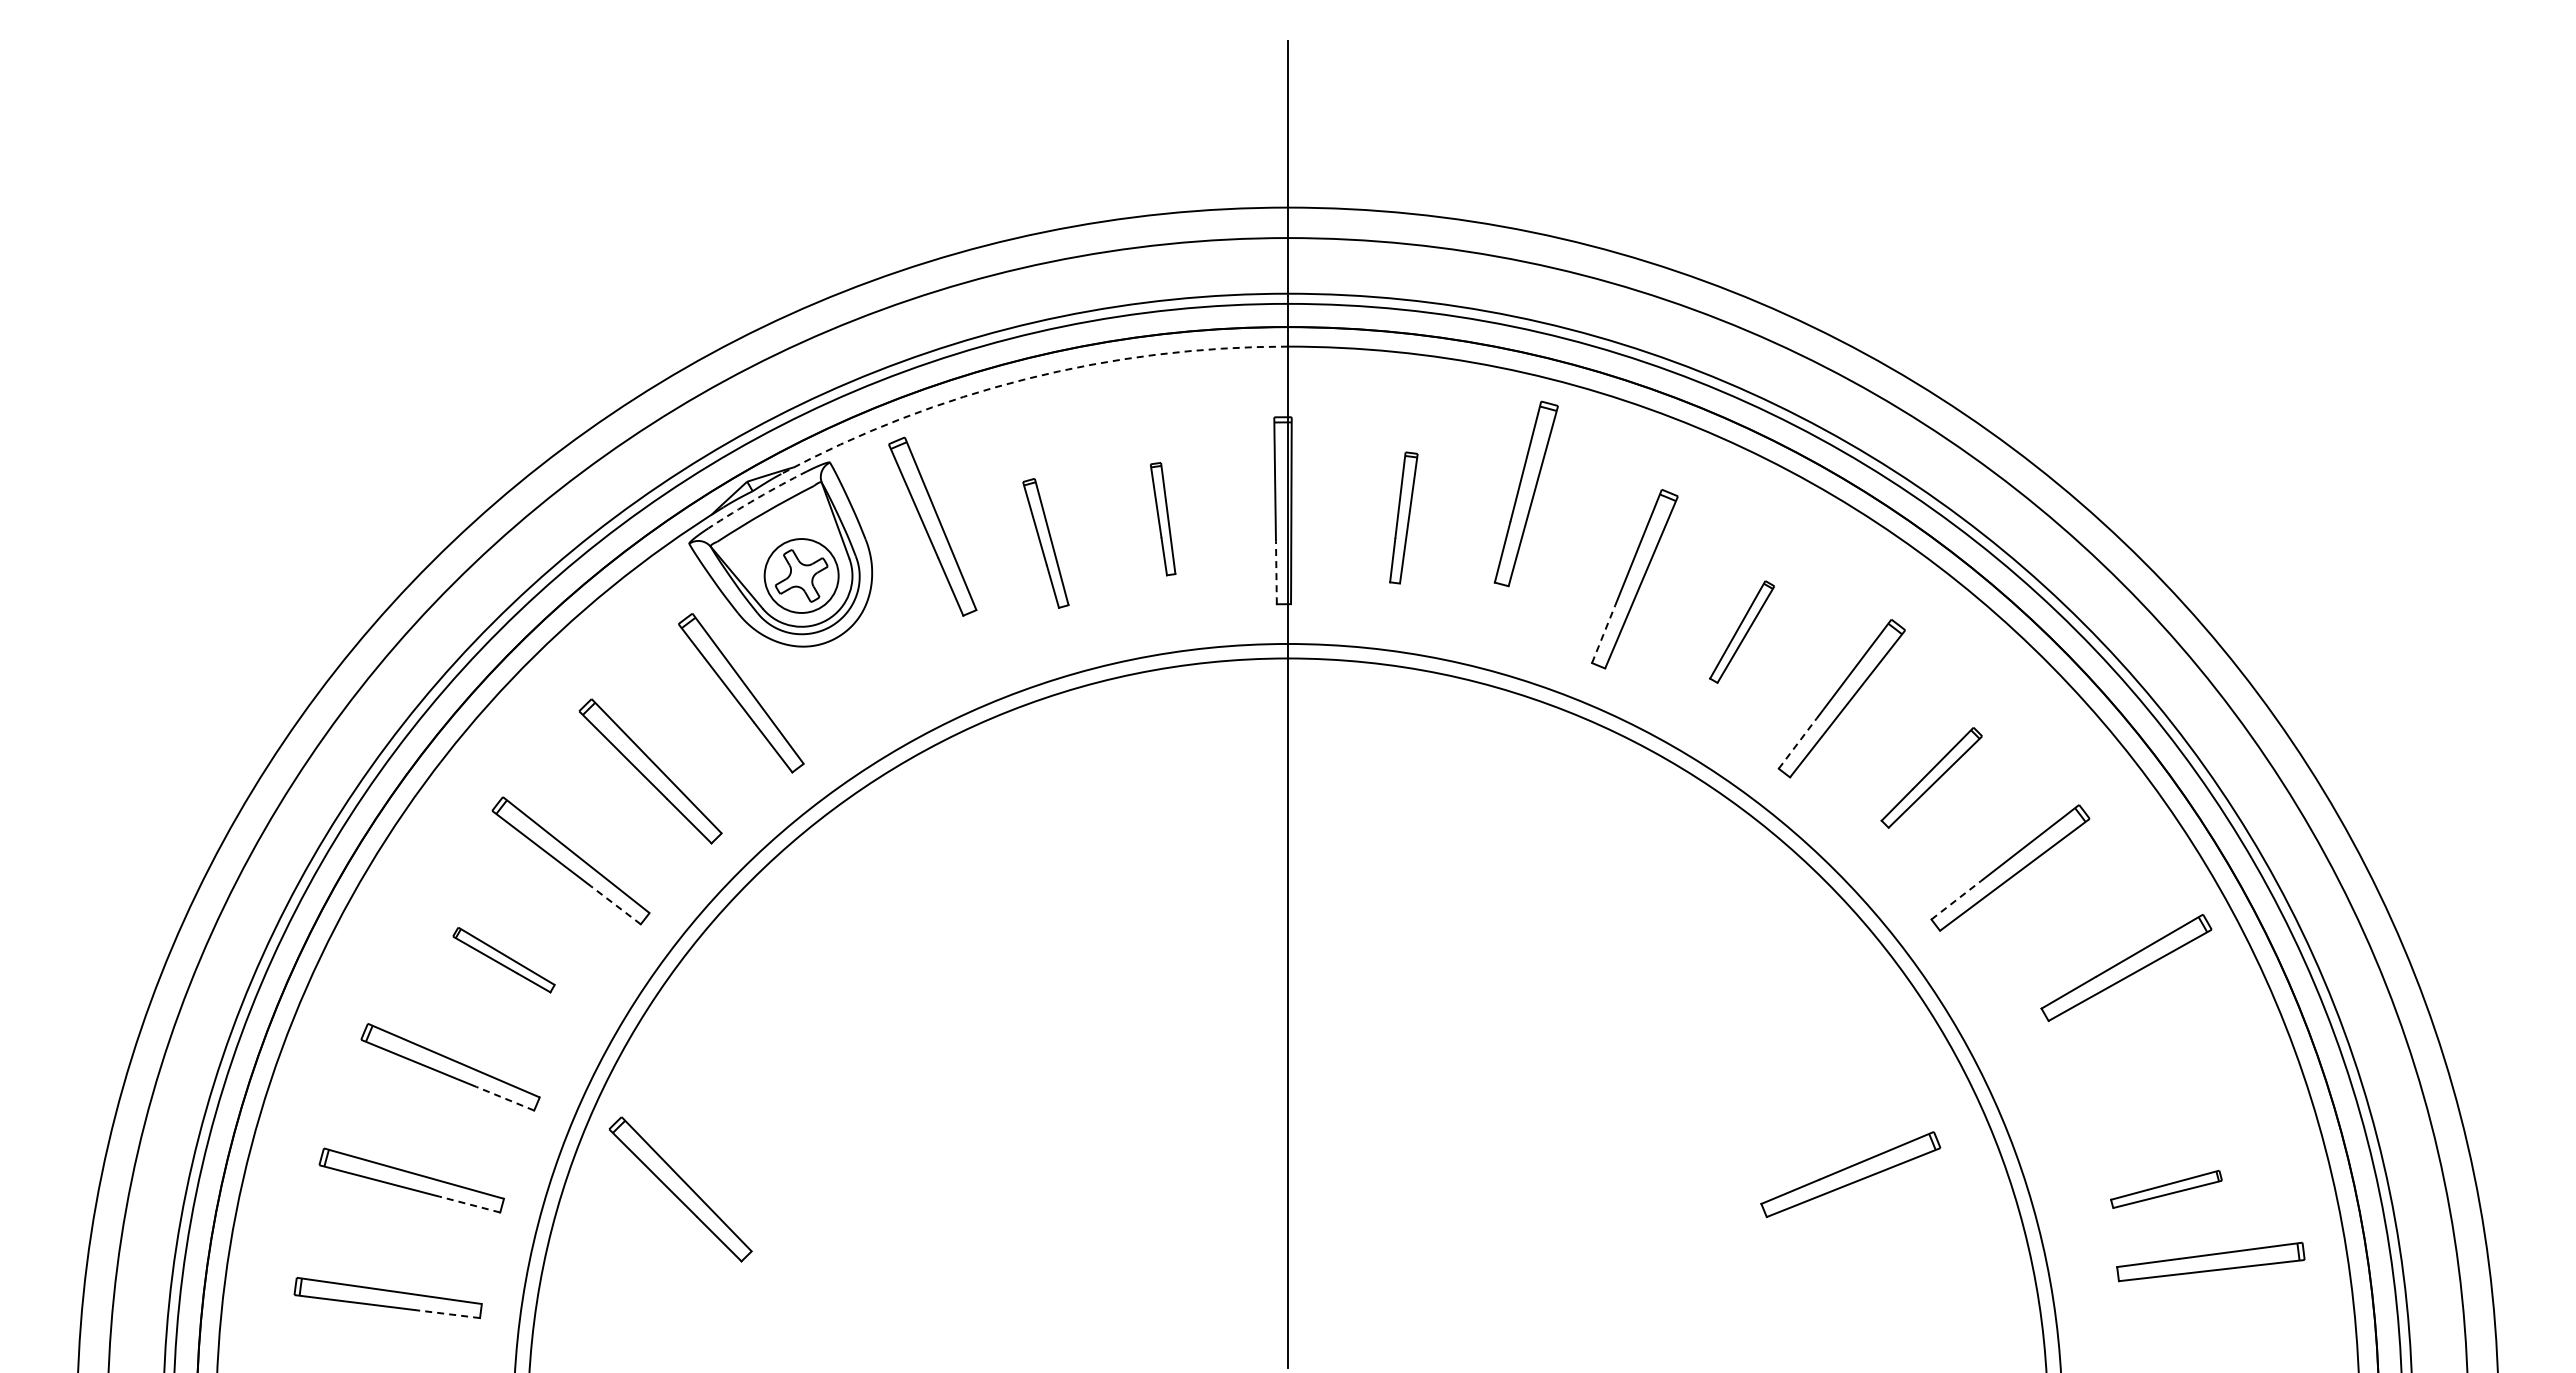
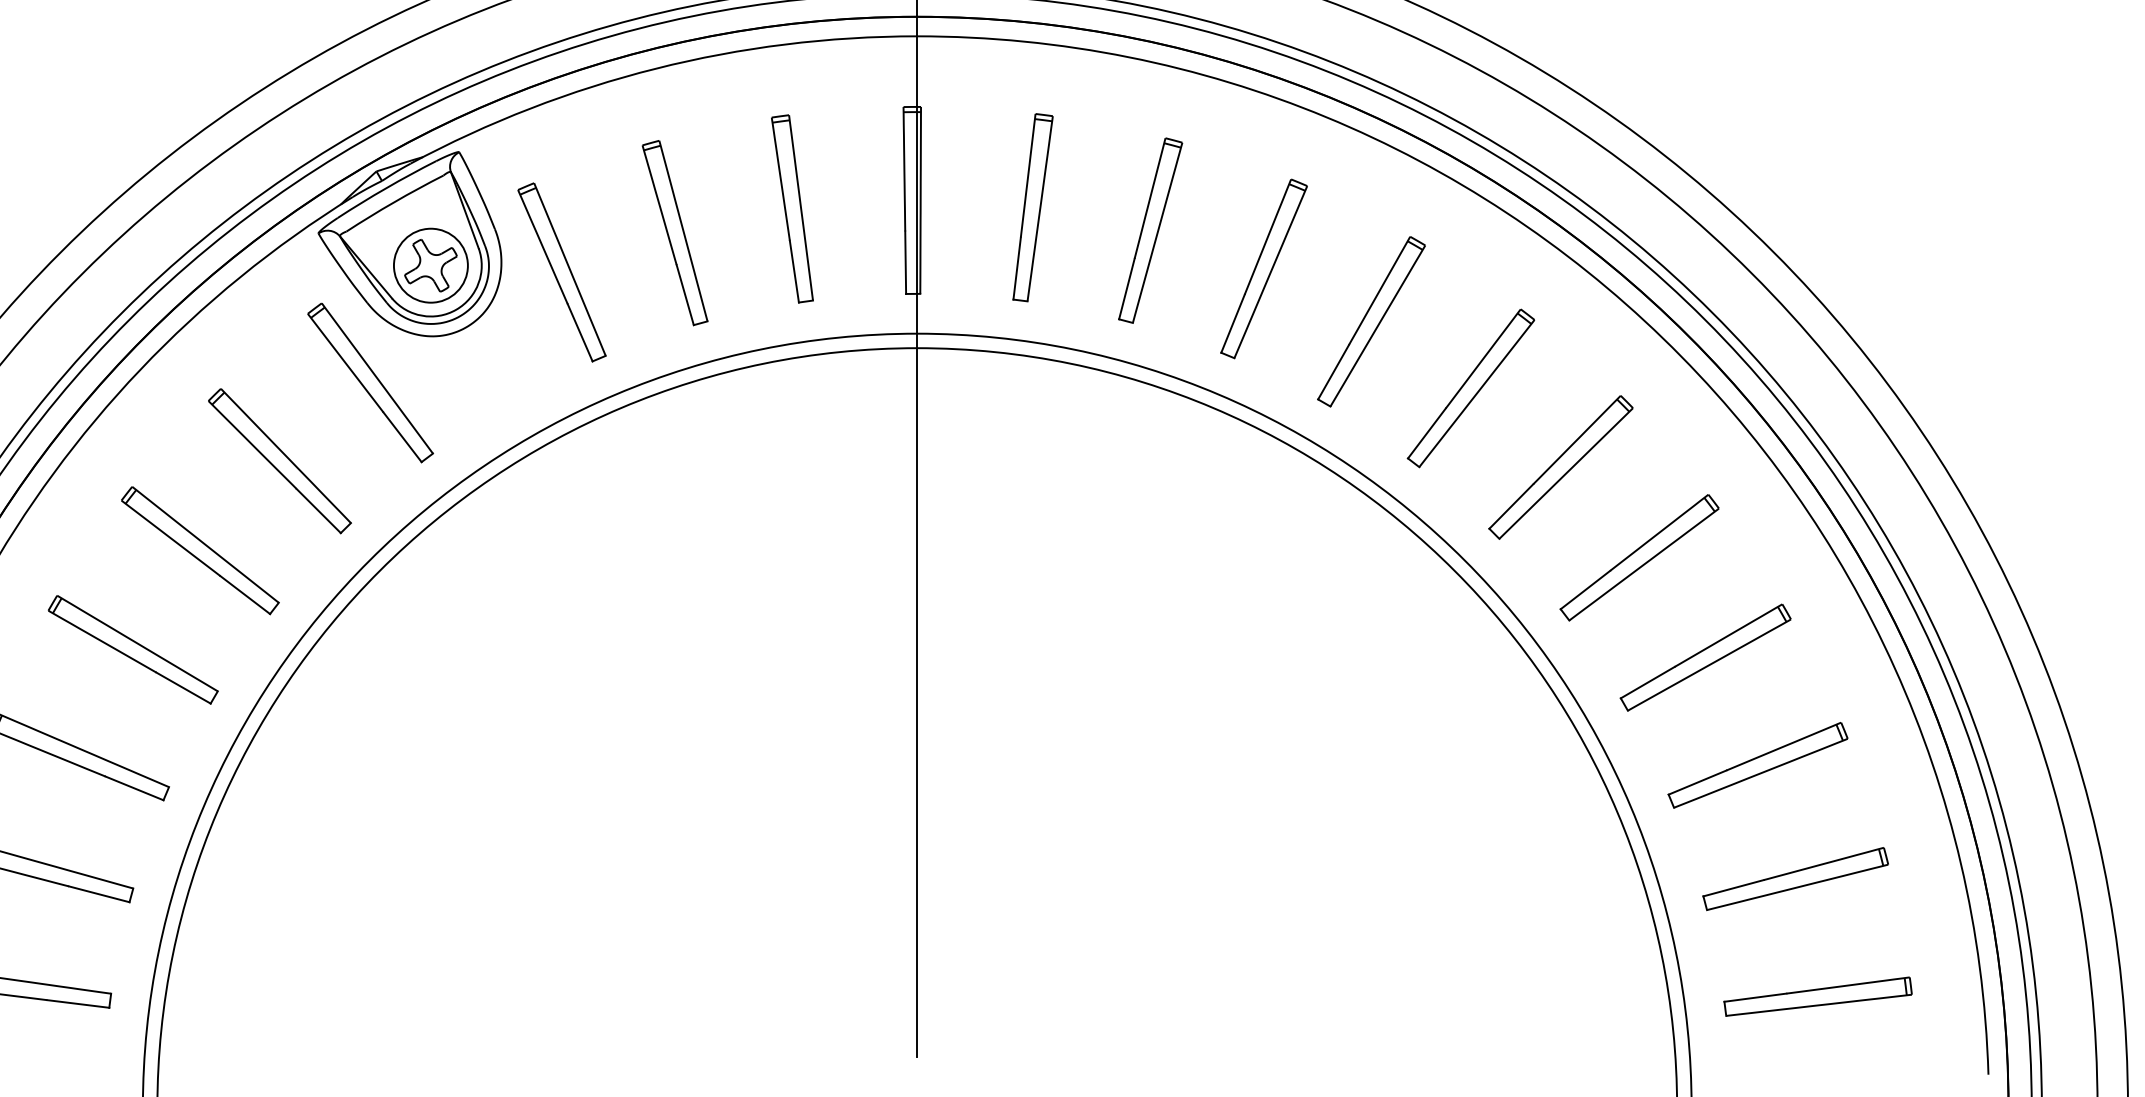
arc: (1026, 378) -> (655, 68), dashed -> solid
part: (1525, 493) -> (1149, 230), moved
arc: (756, 498) -> (385, 188), dashed -> solid
part: (1403, 517) -> (1032, 207), size x1.43
part: (1162, 518) -> (791, 208), size x1.67
part: (932, 526) -> (561, 272), moved
part: (1045, 543) -> (674, 233), size x1.43
line: (1276, 572) -> (905, 262), dashed -> solid
part: (1741, 631) -> (1370, 321), size x1.67
line: (1603, 633) -> (1232, 323), dashed -> solid
line: (1797, 743) -> (1426, 433), dashed -> solid
part: (1931, 777) -> (1560, 467), size x1.43
line: (1956, 900) -> (1585, 590), dashed -> solid
line: (615, 905) -> (244, 595), dashed -> solid
part: (503, 959) -> (132, 649), size x1.67
part: (2126, 967) -> (1705, 657), moved
line: (504, 1098) -> (133, 788), dashed -> solid
part: (1850, 1174) -> (1757, 765), moved
part: (680, 1189) -> (309, 879), removed
part: (2166, 1189) -> (1795, 879), size x1.67
line: (469, 1204) -> (98, 894), dashed -> solid
part: (2210, 1261) -> (1817, 996), moved
line: (448, 1314) -> (77, 1004), dashed -> solid

